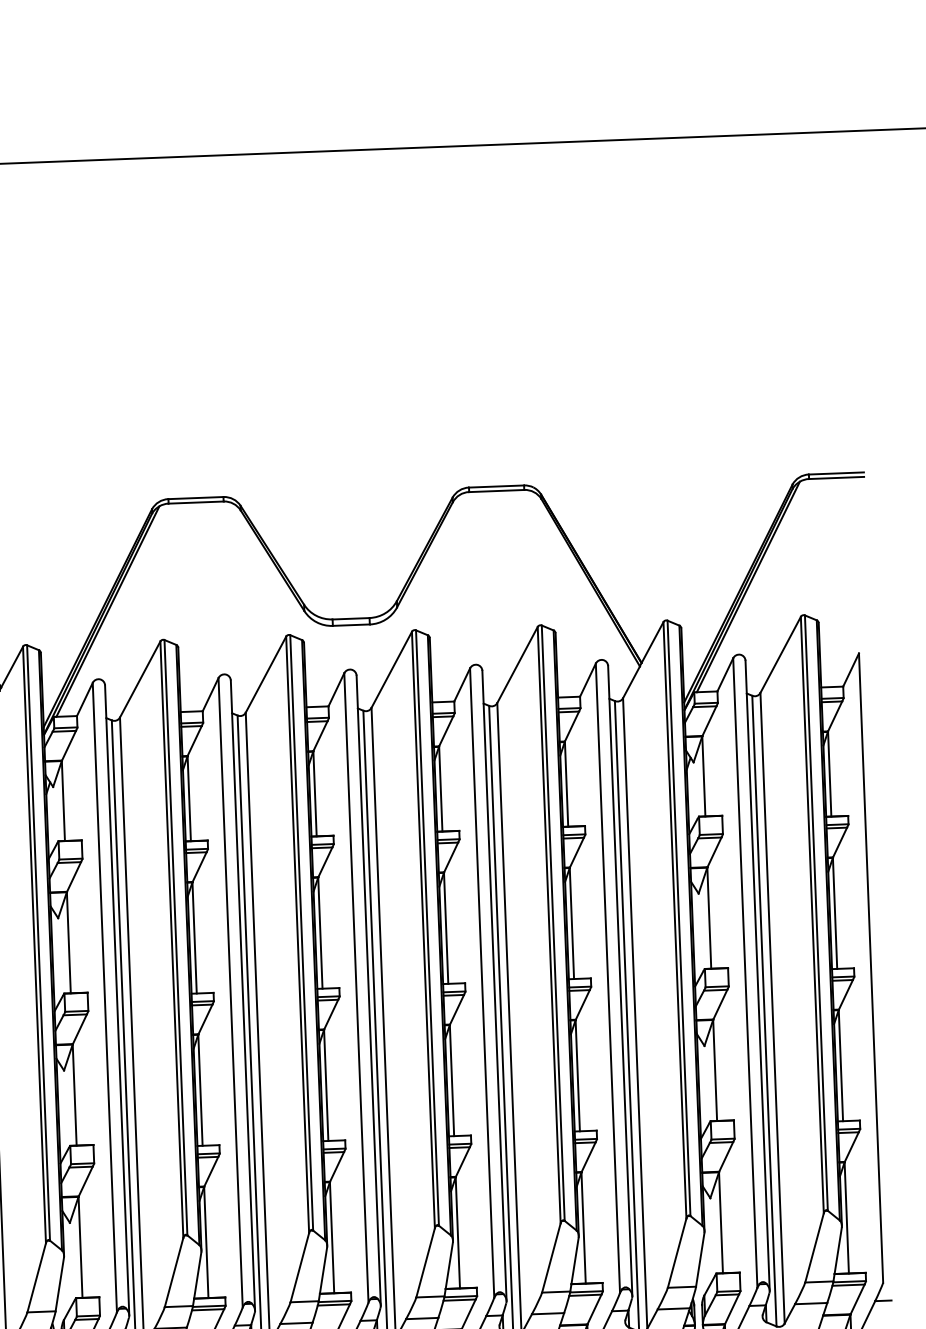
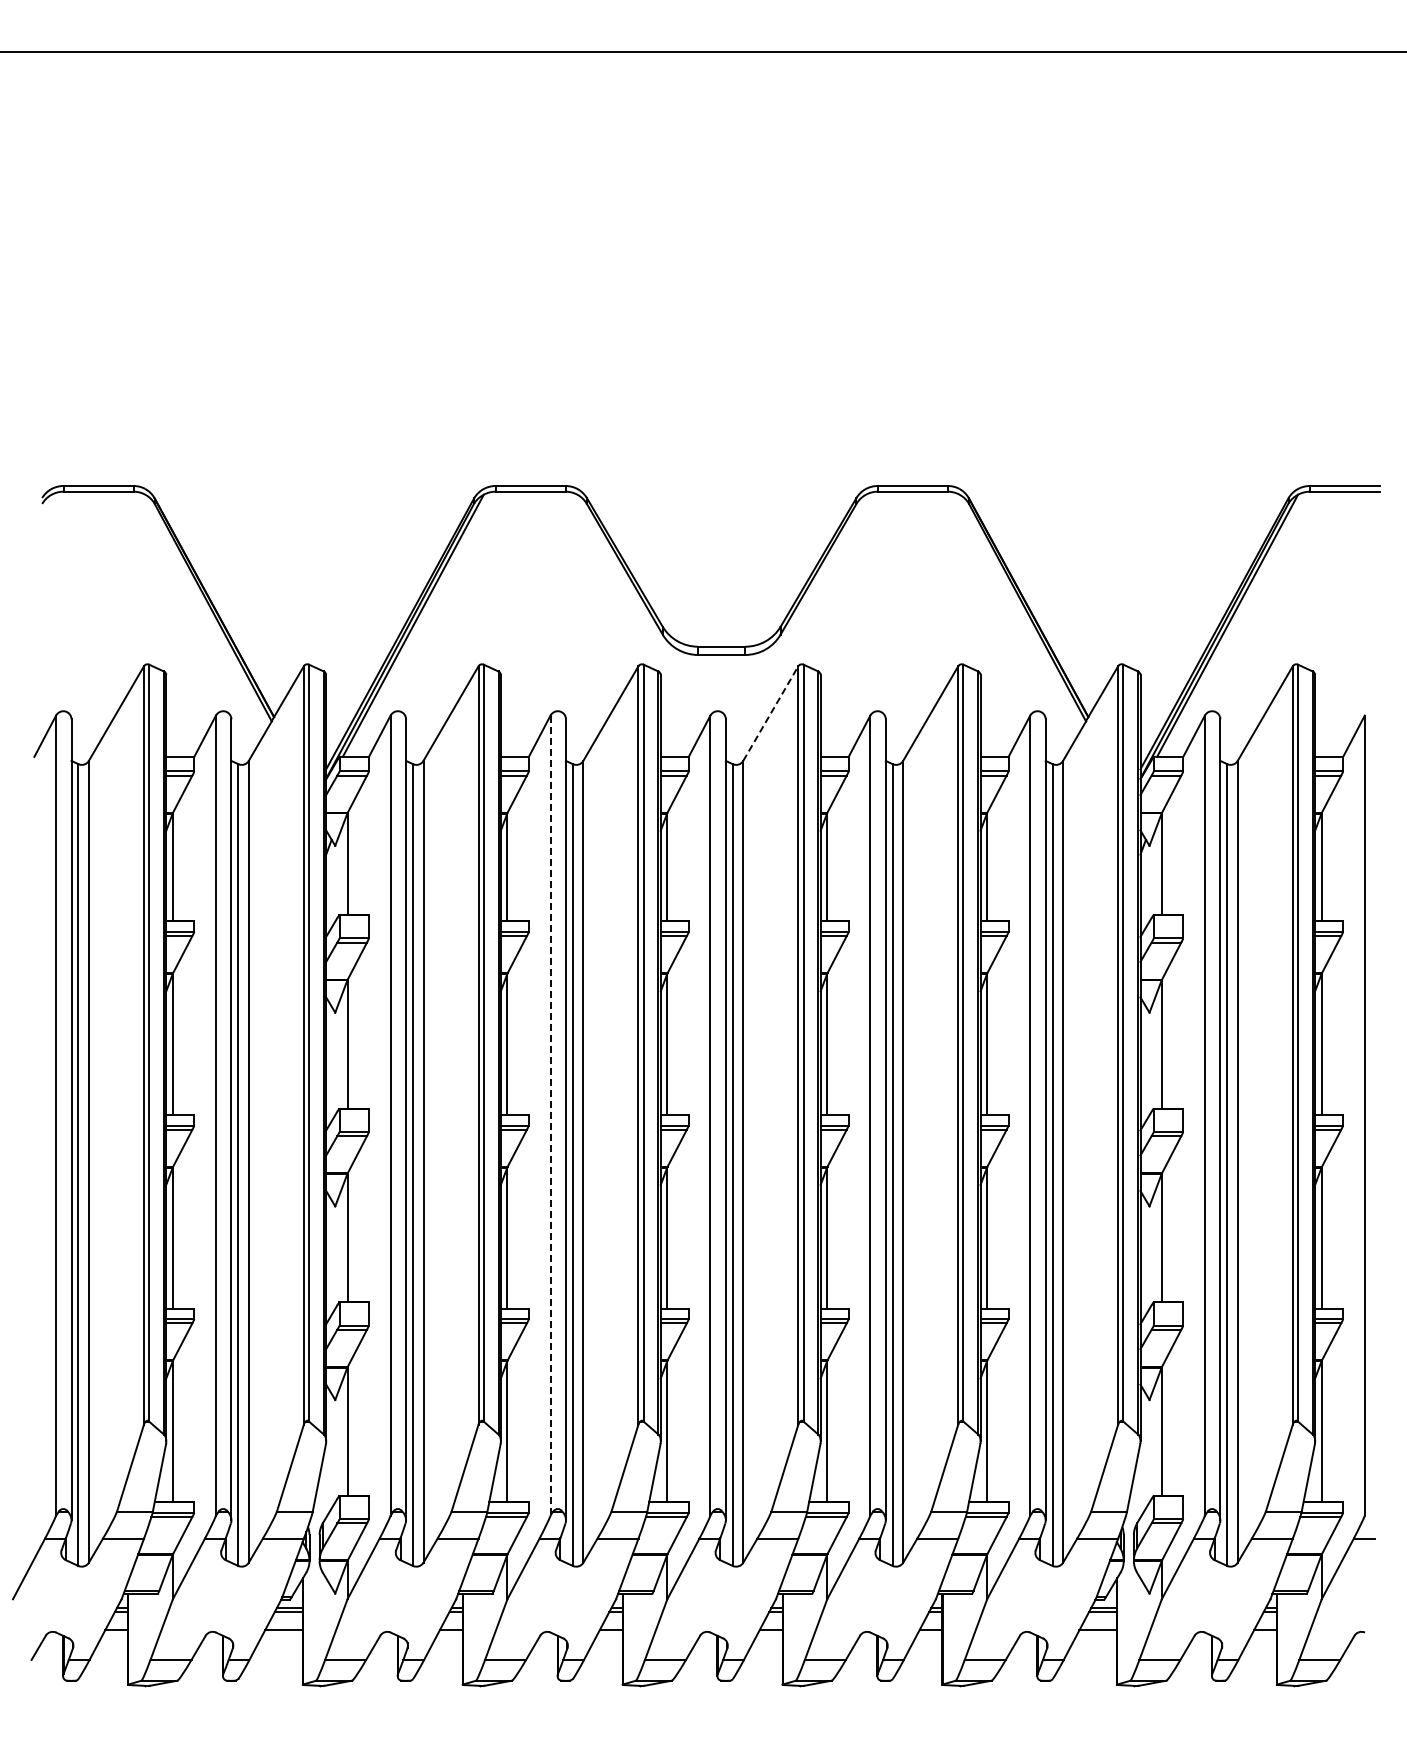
line: (391, 669) -> (770, 713), solid -> dashed
line: (230, 993) -> (550, 1116), solid -> dashed

